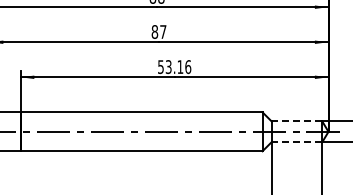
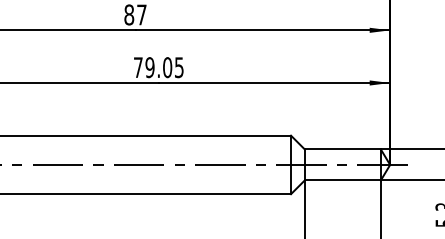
text: (174, 67) -> (158, 68), 53.16 -> 79.05
line: (296, 121) -> (342, 149), dashed -> solid
line: (296, 142) -> (342, 180), dashed -> solid

